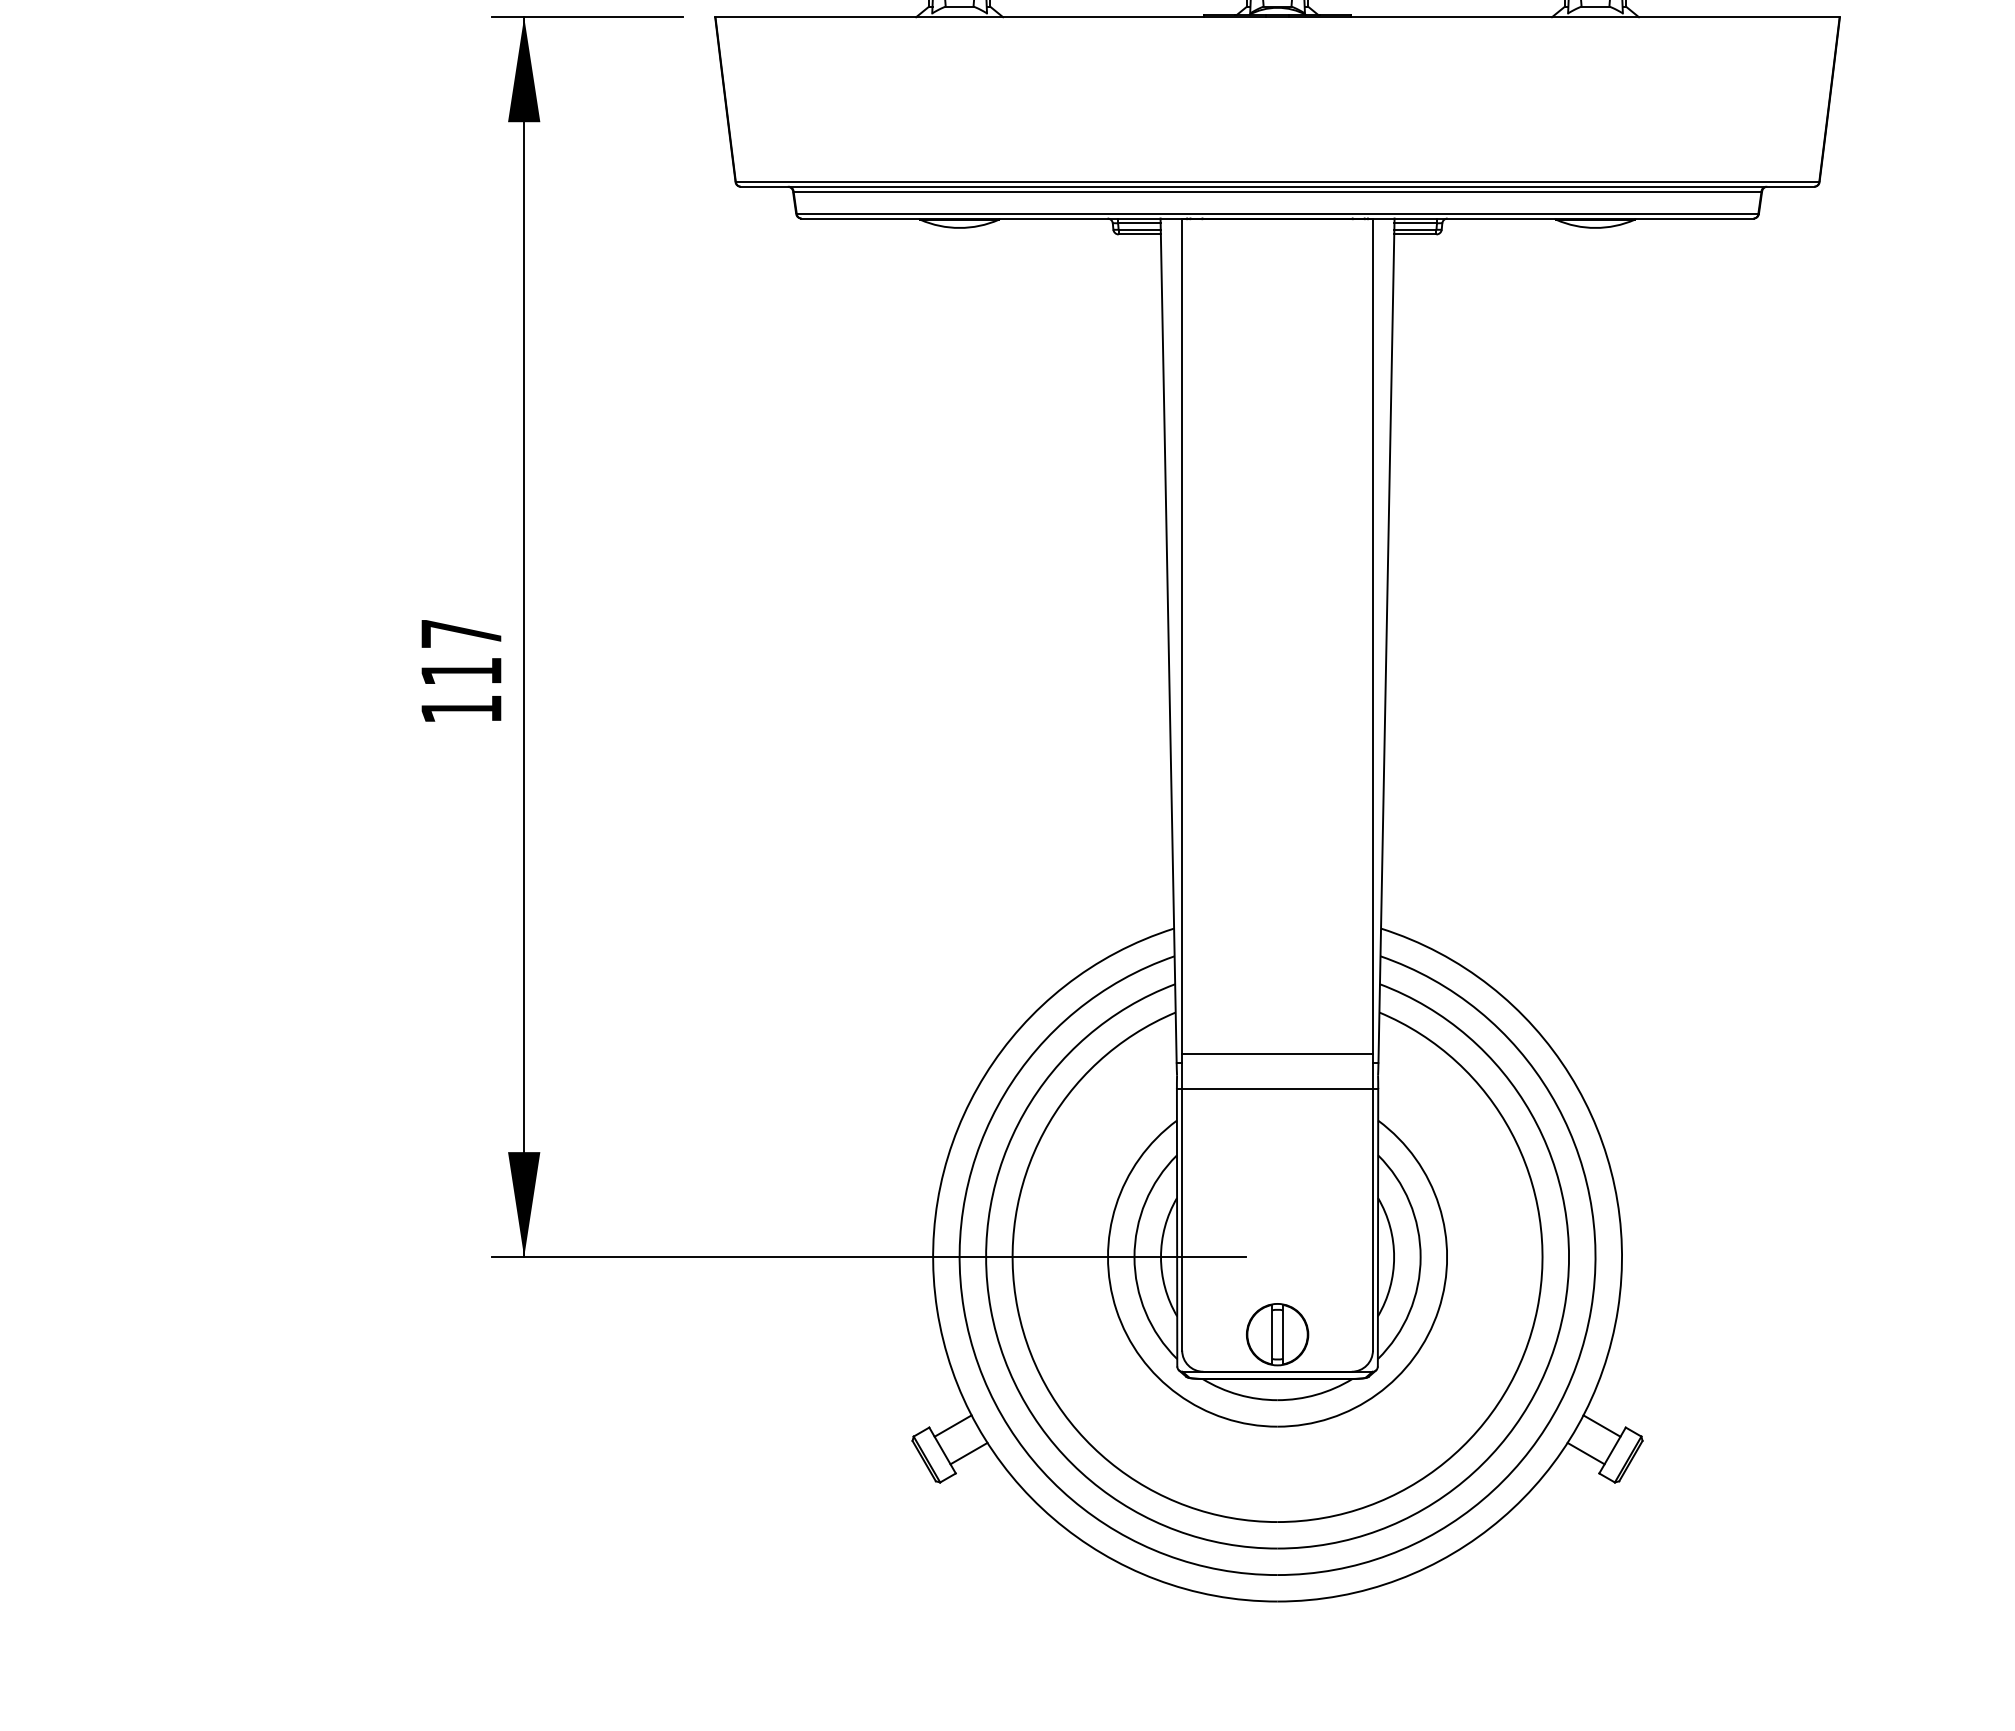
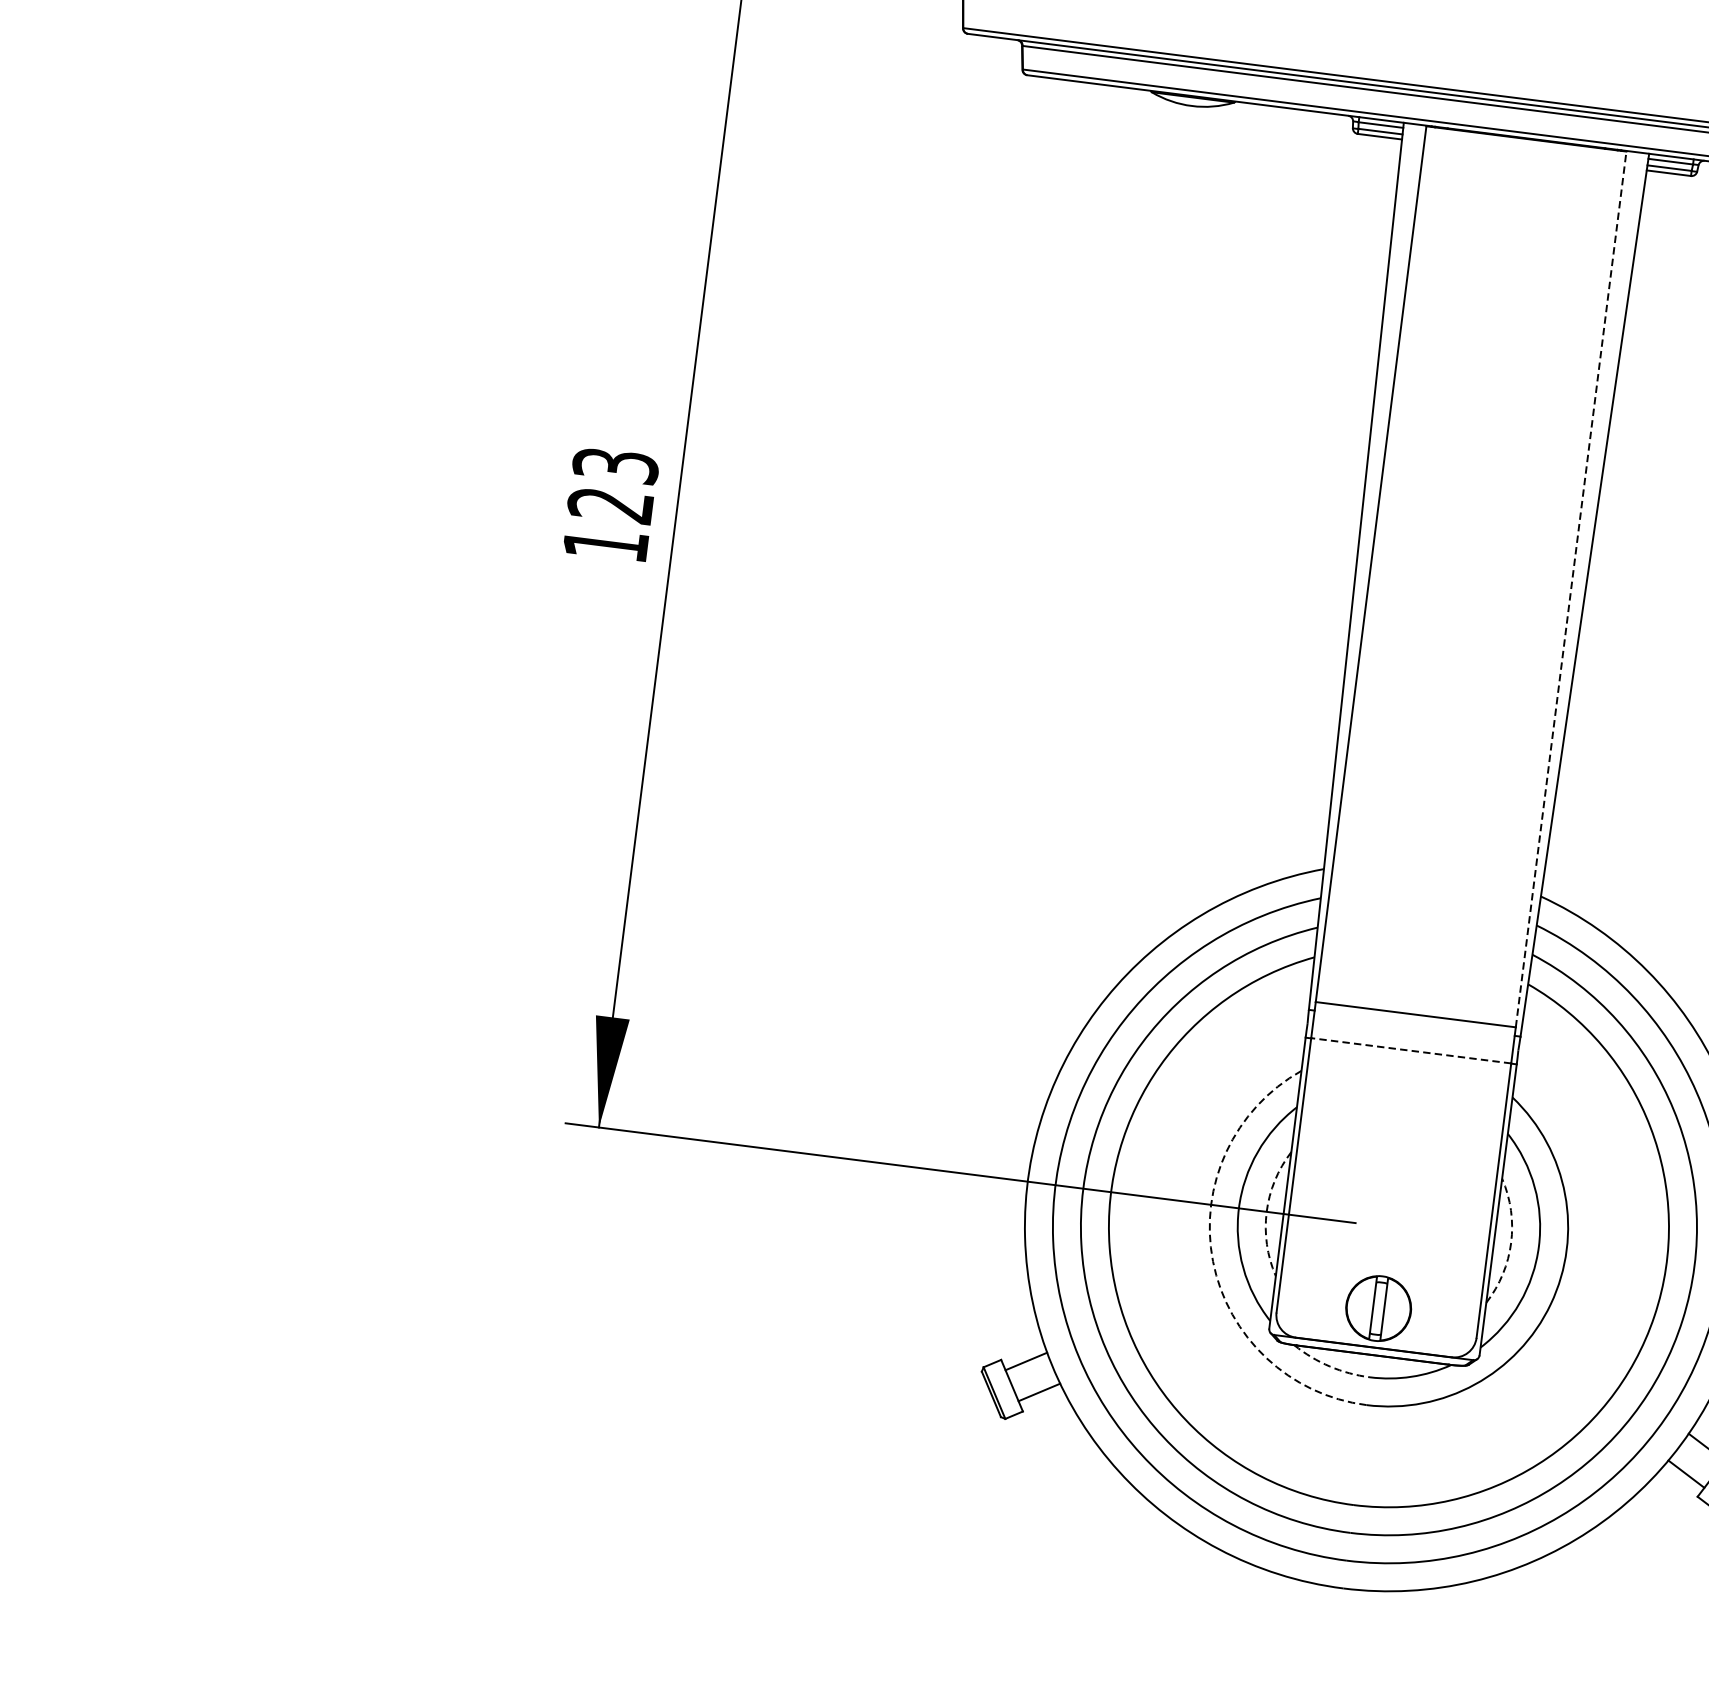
line: (1372, 636) -> (1570, 589), solid -> dashed
text: (461, 652) -> (613, 485), 117 -> 123
line: (1277, 1088) -> (1411, 1050), solid -> dashed
arc: (1160, 1257) -> (1266, 1212), solid -> dashed
arc: (1394, 1257) -> (1511, 1243), solid -> dashed
arc: (1116, 1310) -> (1212, 1261), solid -> dashed
arc: (1238, 1394) -> (1329, 1366), solid -> dashed

